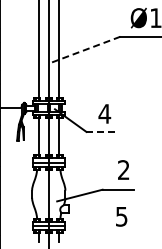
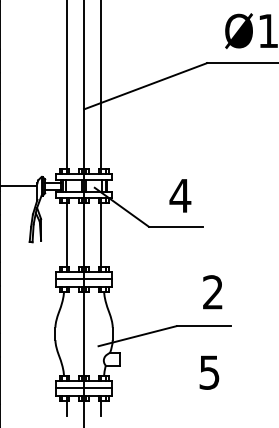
line: (84, 50) -> (145, 86), dashed -> solid
line: (102, 131) -> (176, 226), dashed -> solid

